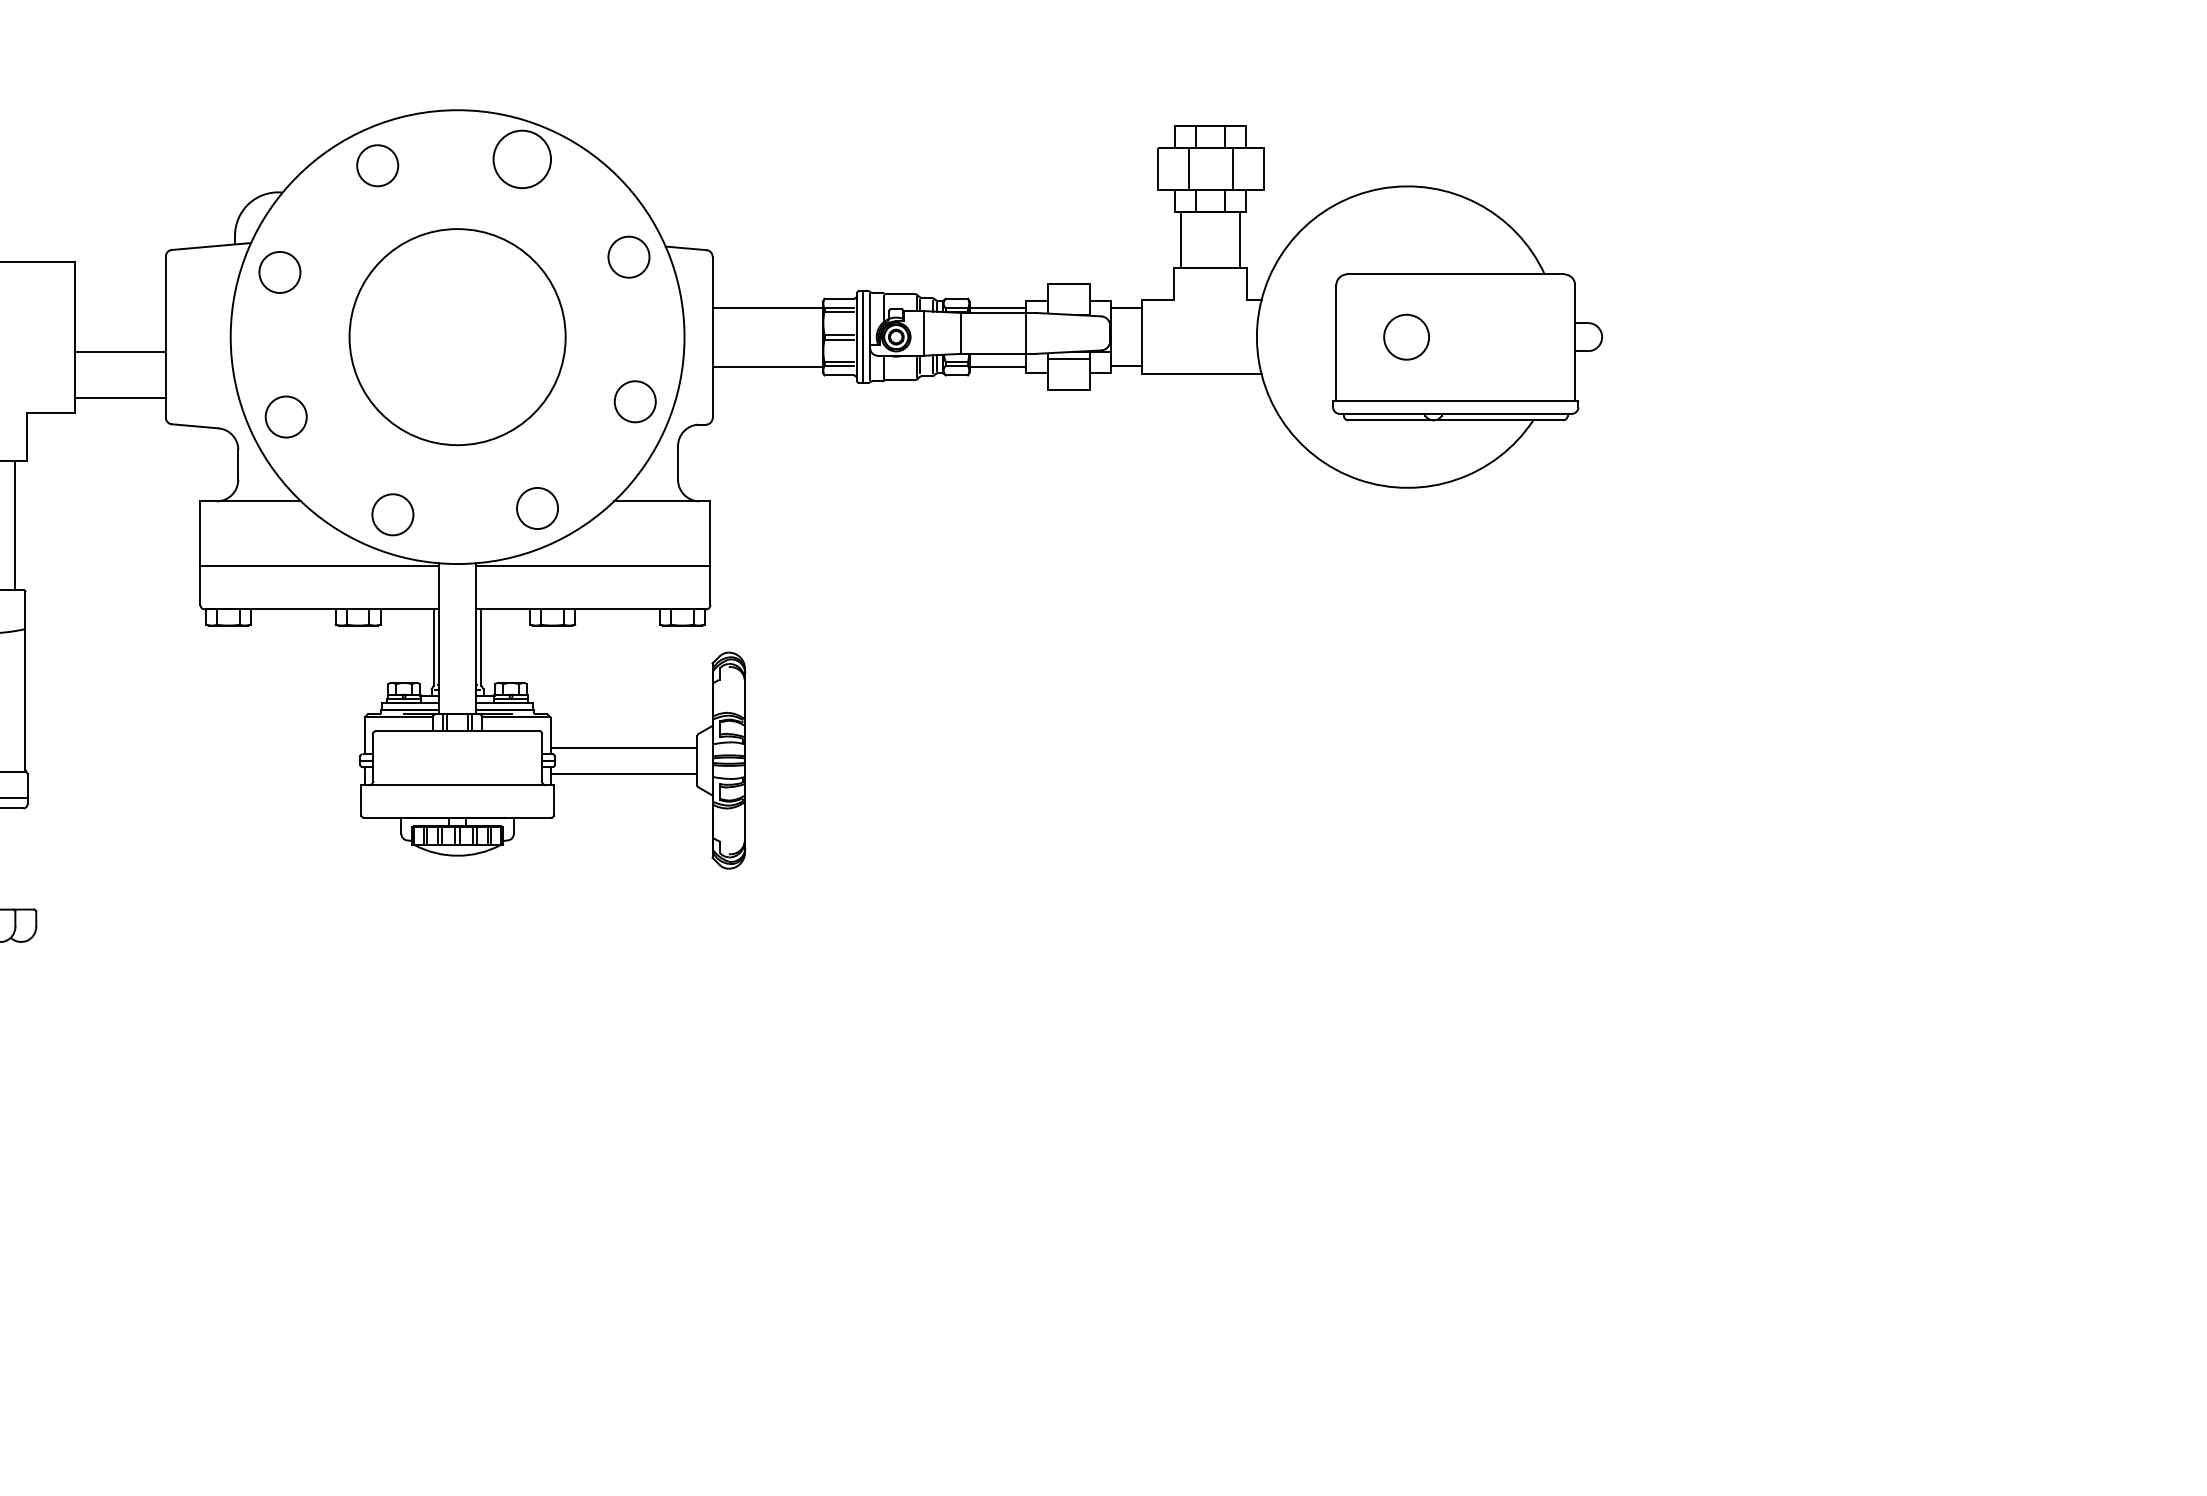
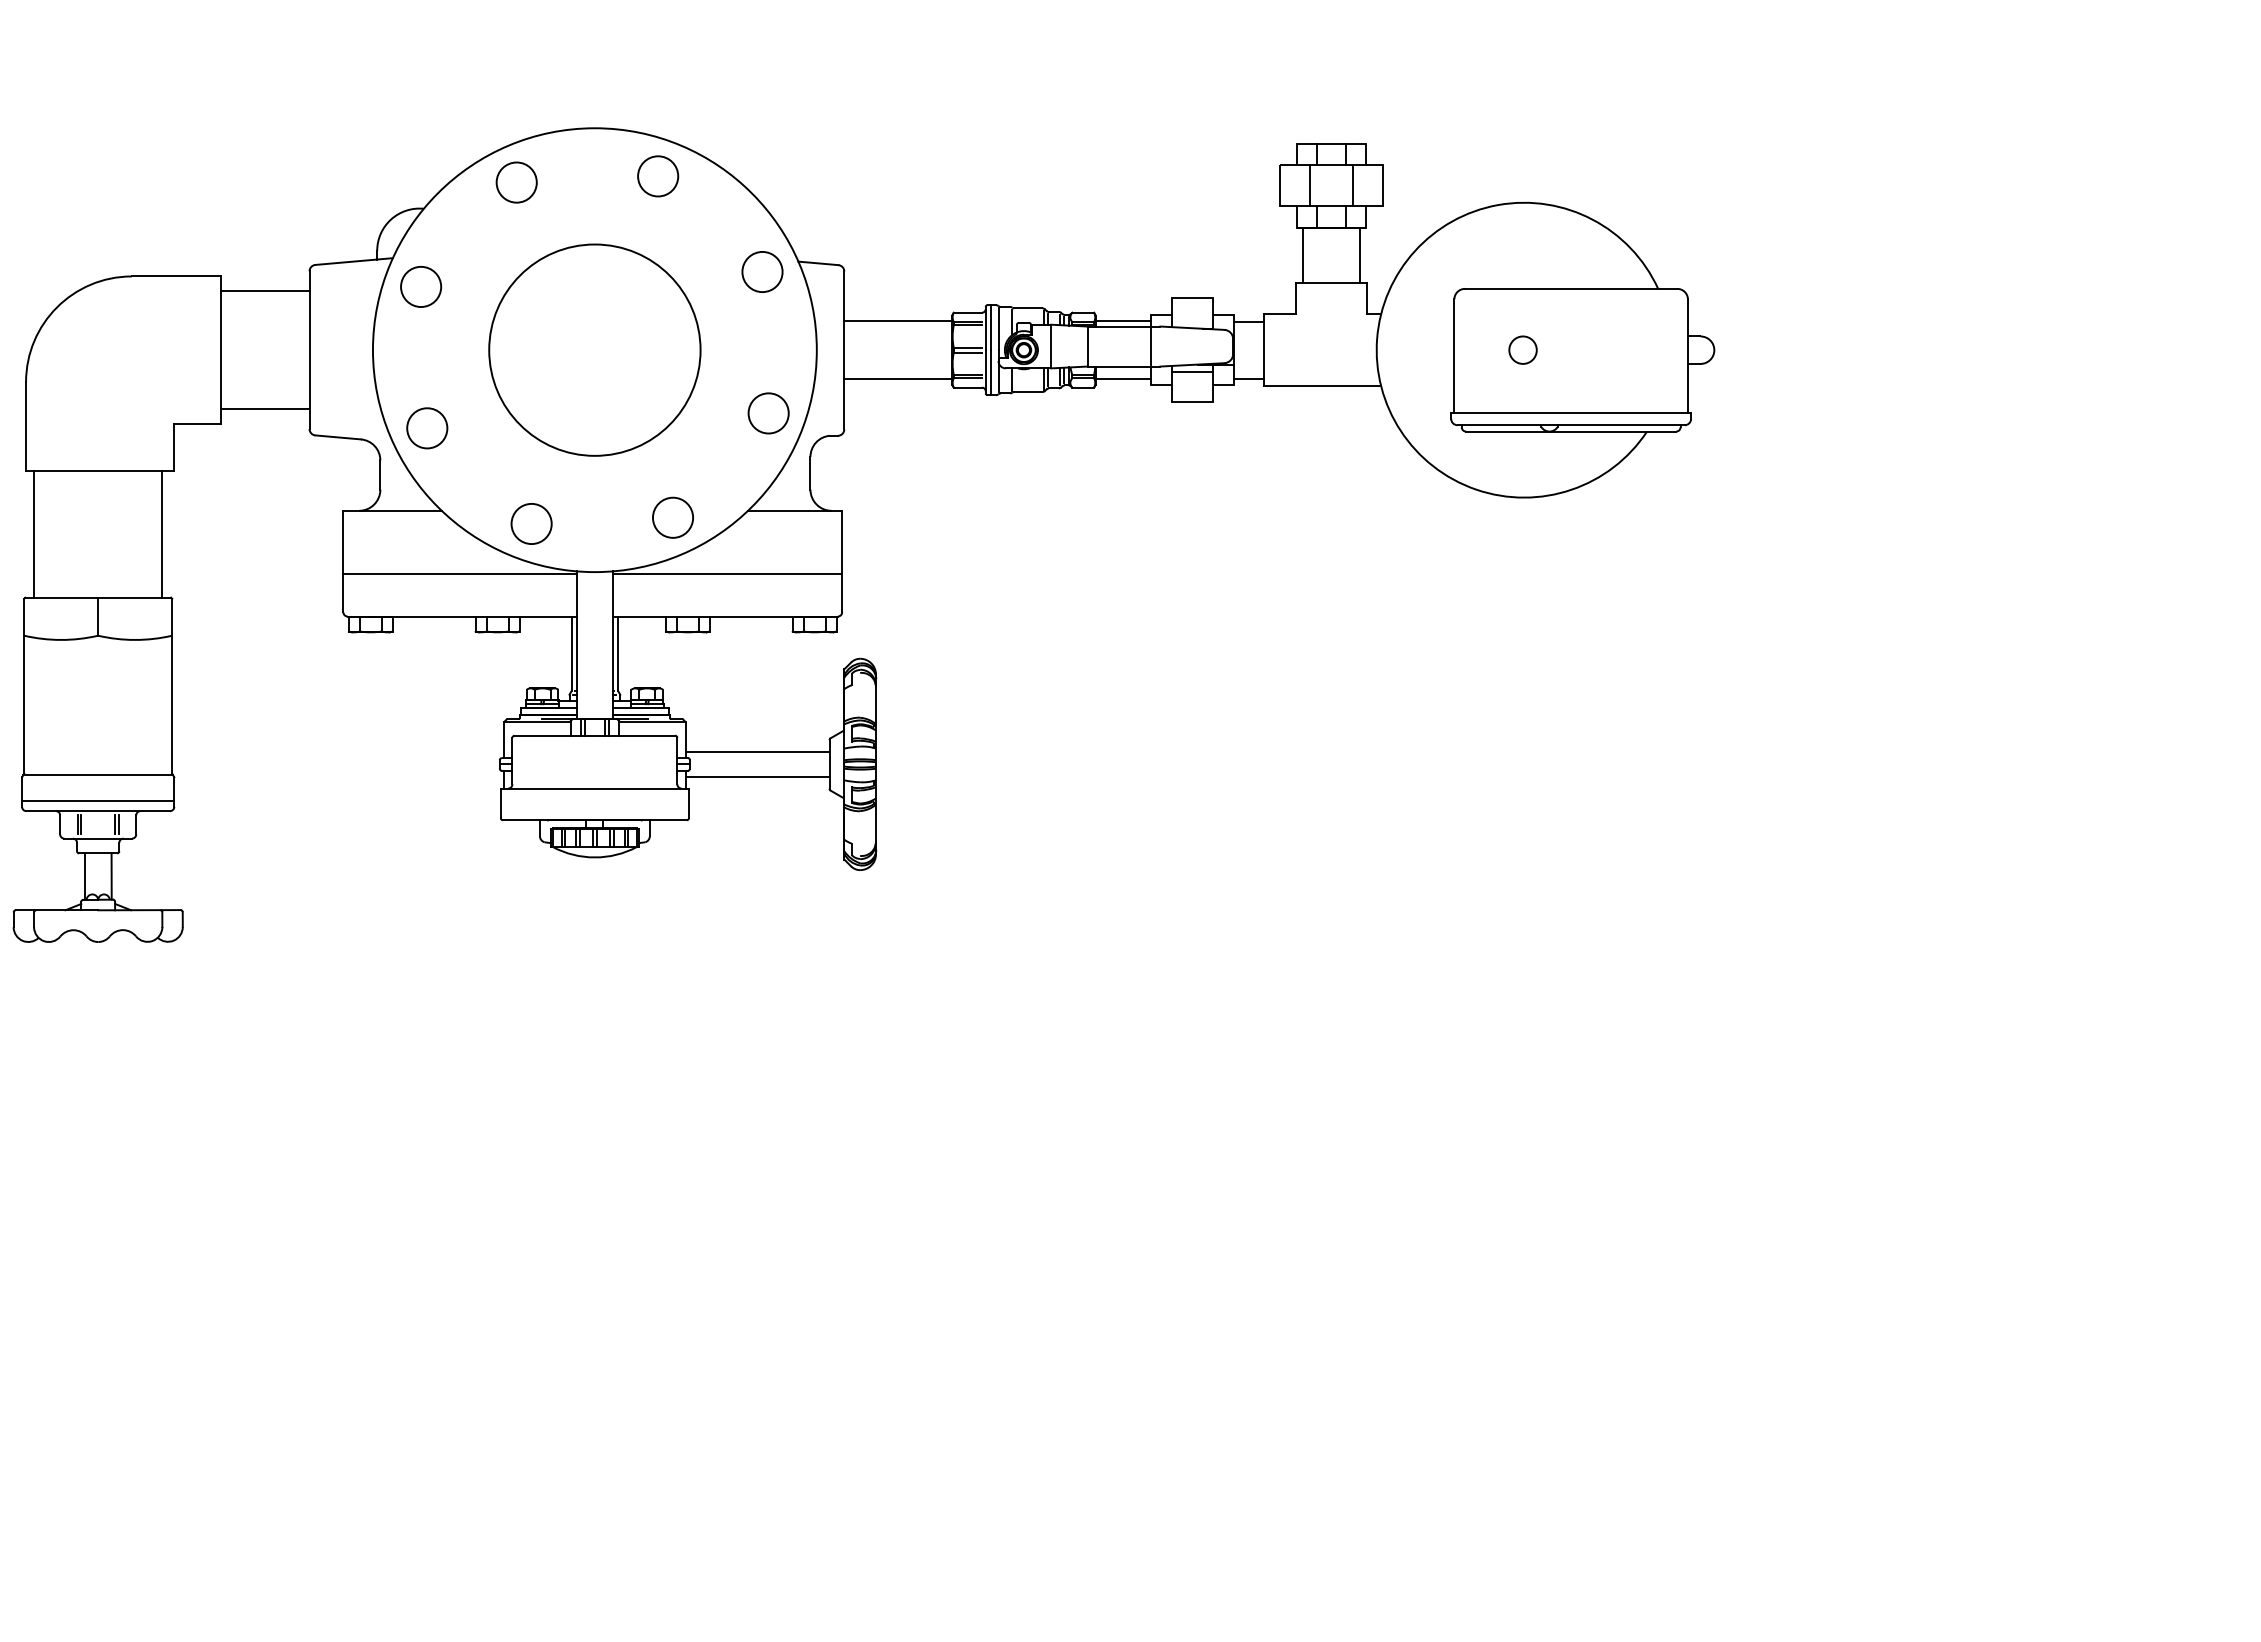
circle: (522, 159) -> (658, 176), size x0.71
circle: (1405, 336) -> (1522, 349), size x0.62
line: (119, 352) -> (264, 291), moved

